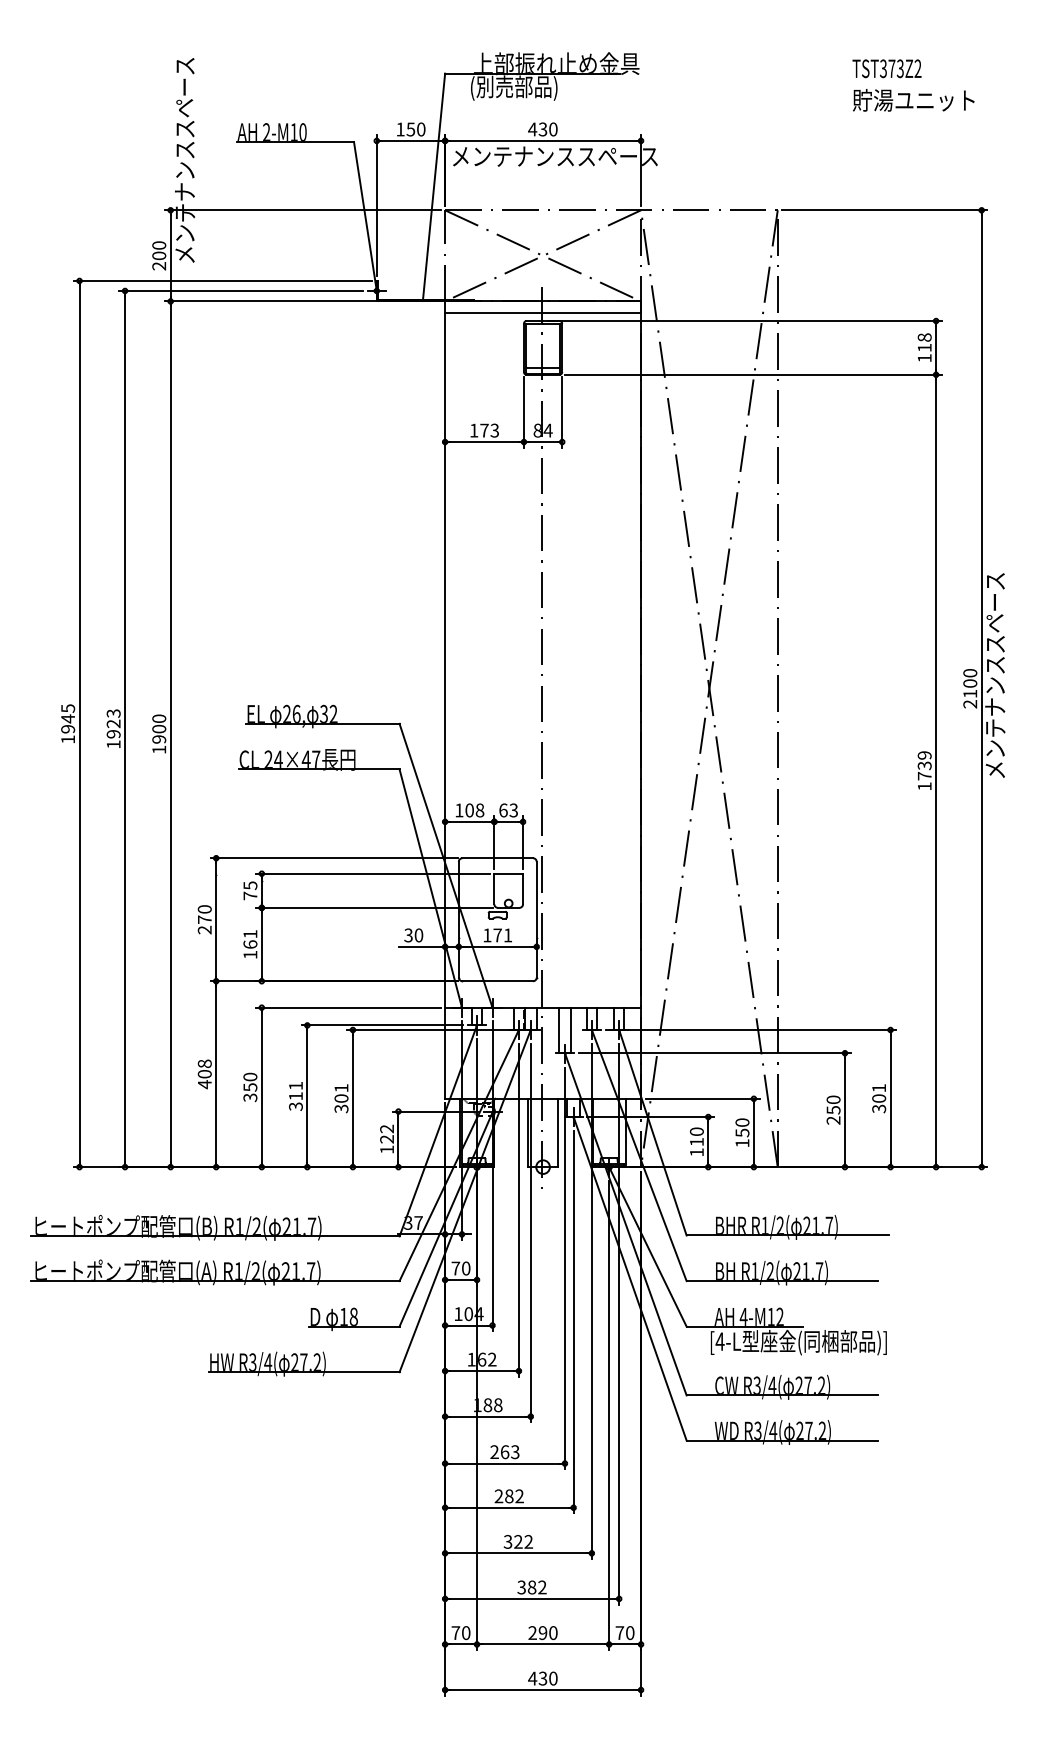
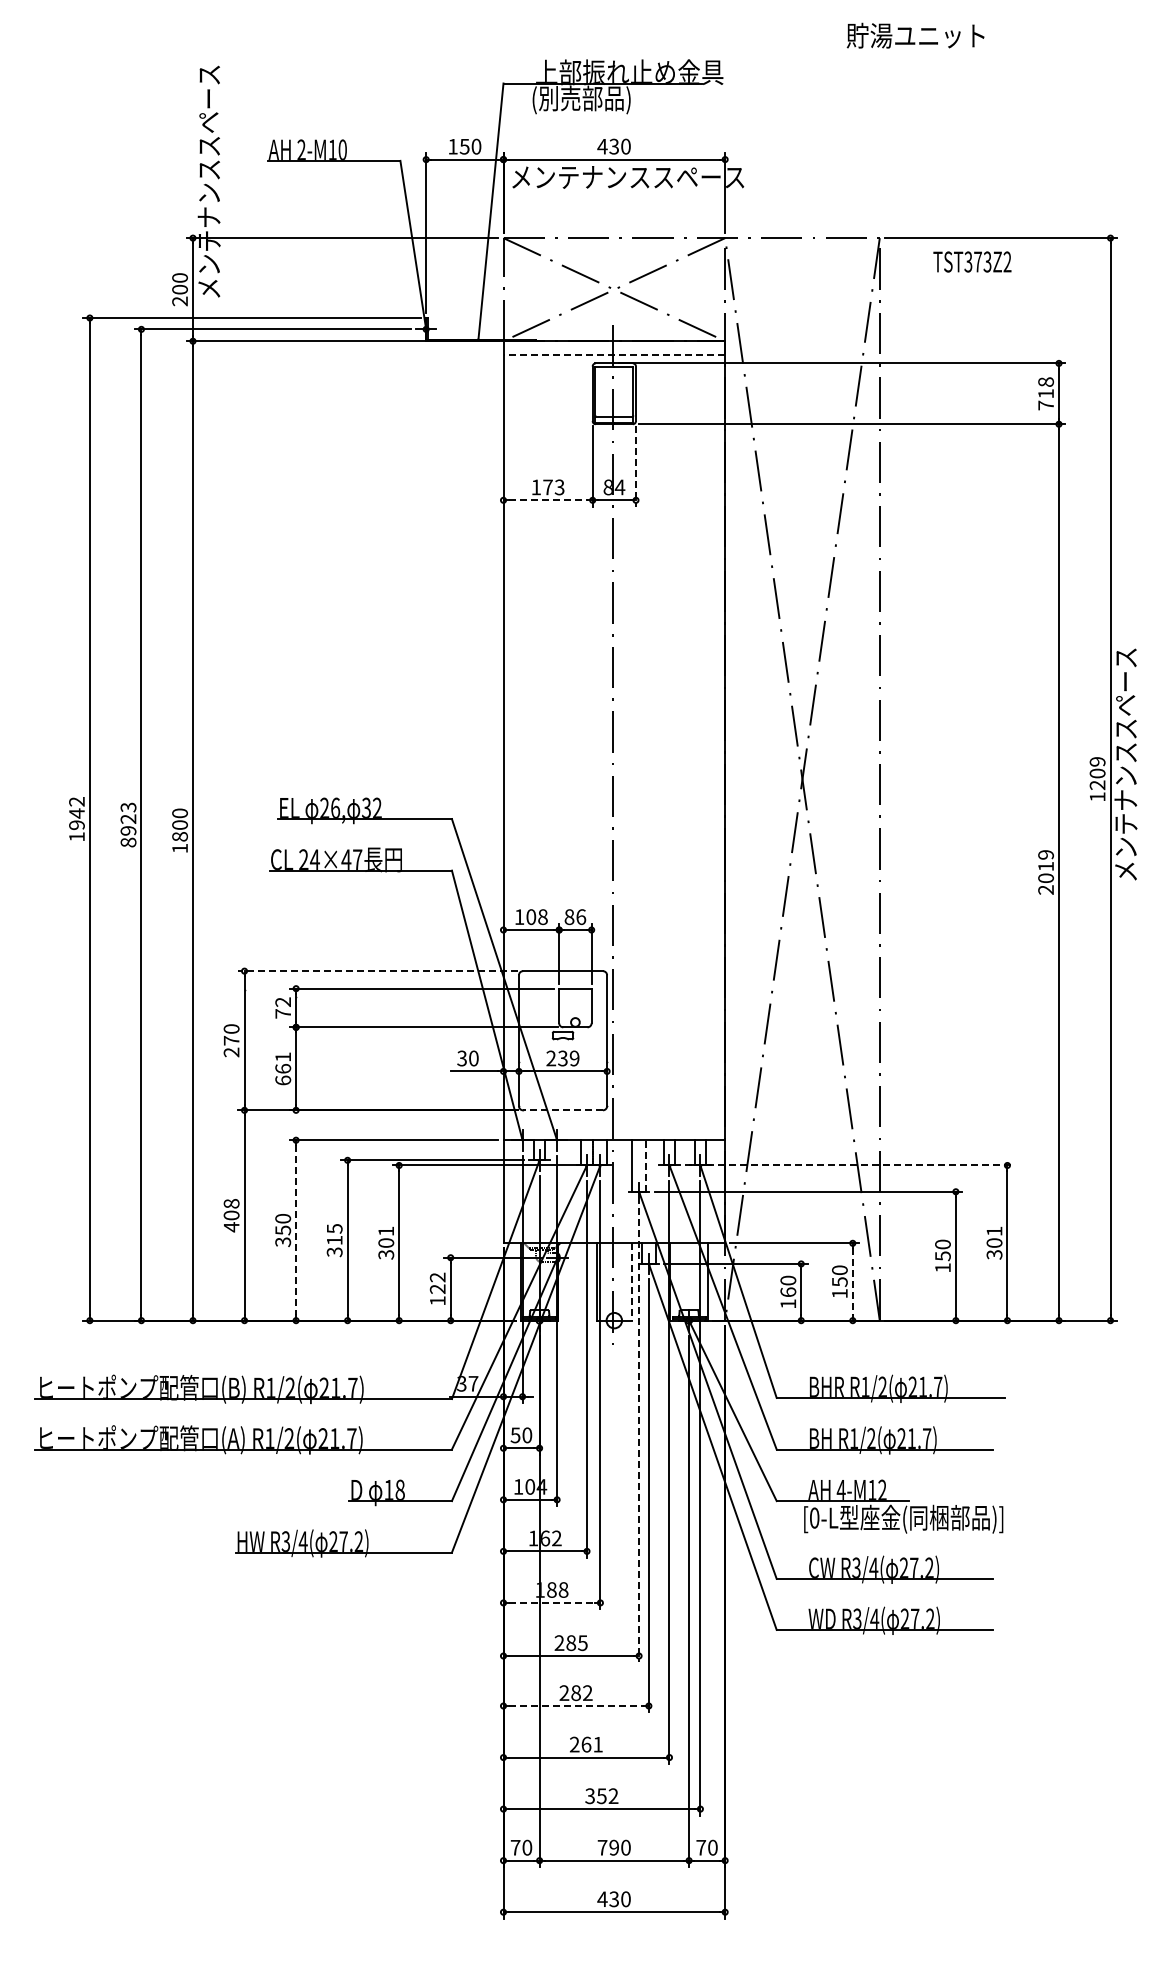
text: (887, 68) -> (972, 261), moved
text: (913, 100) -> (915, 35), moved
line: (543, 313) -> (614, 354), solid -> dashed
text: (924, 358) -> (1045, 405), 118 -> 718
line: (561, 413) -> (635, 467), solid -> dashed
line: (484, 442) -> (548, 500), solid -> dashed
text: (970, 688) -> (1097, 779), 2100 -> 1209
text: (67, 708) -> (76, 801), 1945 -> 1942
text: (158, 739) -> (179, 836), 1900 -> 1800
text: (113, 744) -> (128, 842), 1923 -> 8923
text: (924, 776) -> (1045, 878), 1739 -> 2019
text: (508, 809) -> (575, 916), 63 -> 86
line: (334, 858) -> (378, 971), solid -> dashed
text: (250, 885) -> (283, 1002), 75 -> 72
text: (497, 935) -> (562, 1058), 171 -> 239
text: (250, 954) -> (283, 1080), 161 -> 661
line: (498, 981) -> (563, 1110), solid -> dashed
line: (571, 1030) -> (646, 1166), solid -> dashed
line: (750, 1030) -> (849, 1165), solid -> dashed
text: (295, 1085) -> (334, 1228), 311 -> 315
line: (262, 1087) -> (296, 1230), solid -> dashed
text: (833, 1120) -> (942, 1267), 250 -> 150
line: (558, 1132) -> (631, 1281), solid -> dashed
line: (753, 1132) -> (852, 1281), solid -> dashed
text: (697, 1141) -> (788, 1291), 110 -> 160
text: (455, 1268) -> (515, 1435), 70 -> 50
line: (565, 1268) -> (639, 1435), solid -> dashed
text: (720, 1341) -> (814, 1517), [4-L -> [0-L
line: (488, 1416) -> (552, 1602), solid -> dashed
text: (509, 1451) -> (576, 1642), 263 -> 285
line: (509, 1508) -> (576, 1706), solid -> dashed
text: (517, 1541) -> (585, 1744), 322 -> 261
text: (531, 1586) -> (601, 1795), 382 -> 352
text: (532, 1632) -> (602, 1847), 290 -> 790

